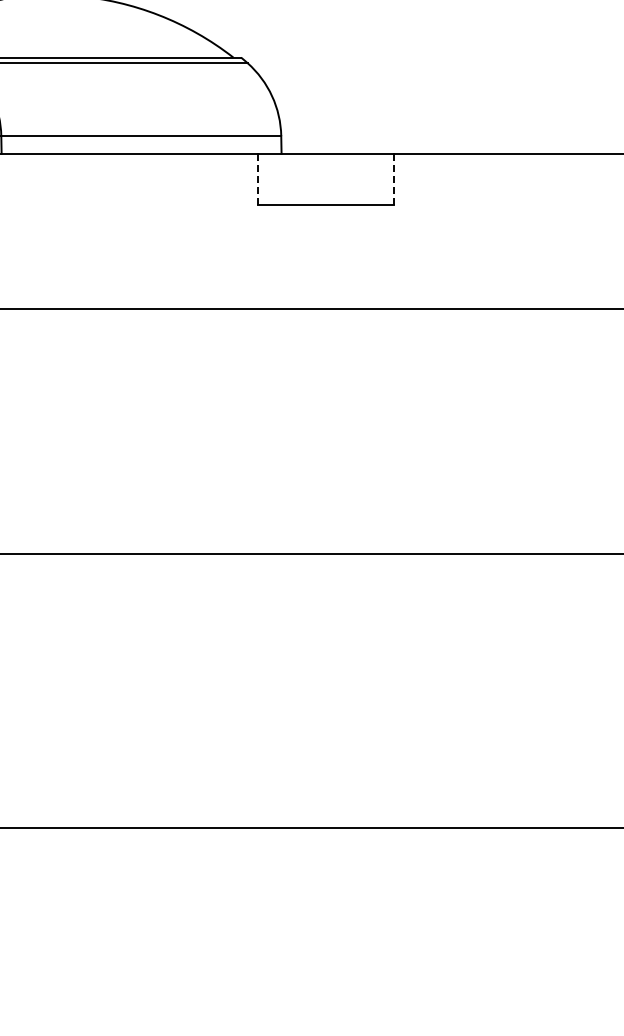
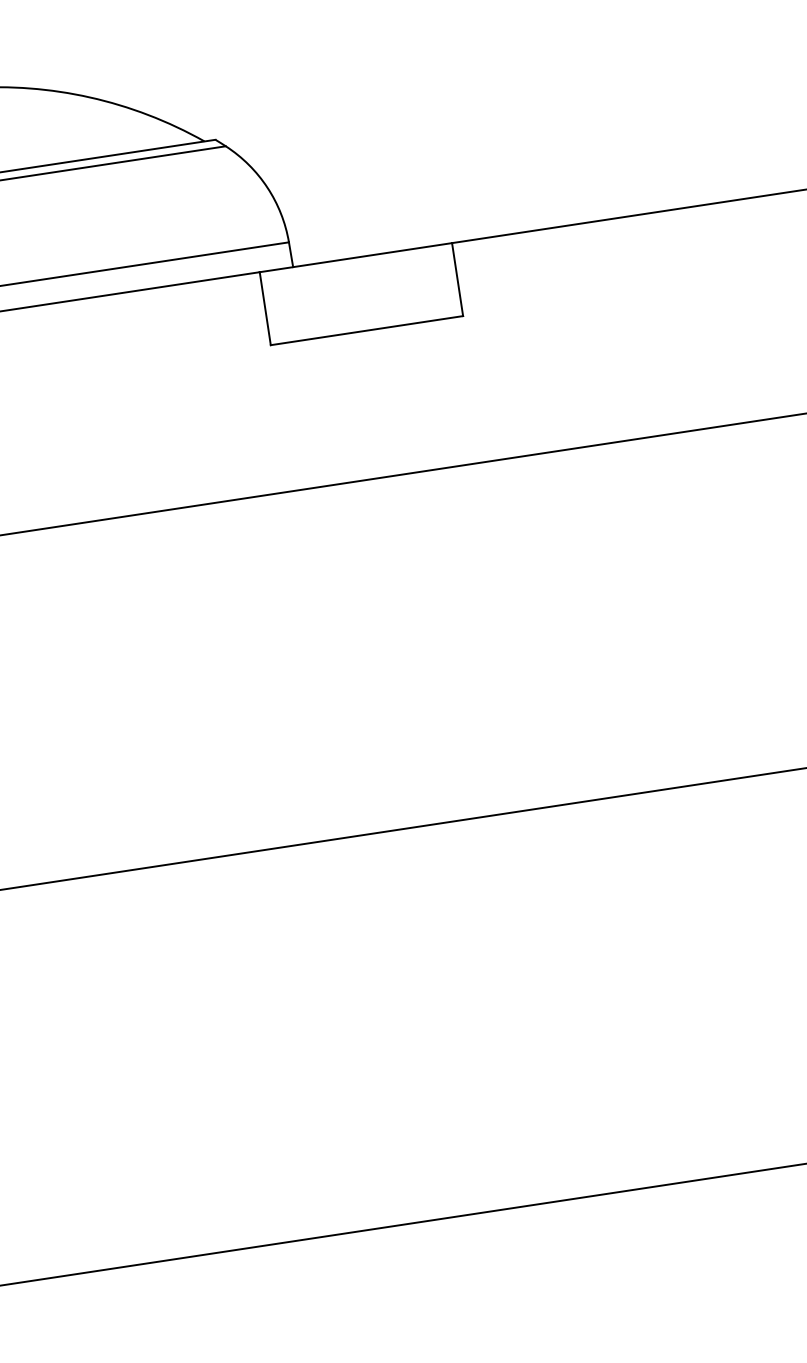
line: (257, 179) -> (264, 308), dashed -> solid
line: (394, 179) -> (458, 279), dashed -> solid

